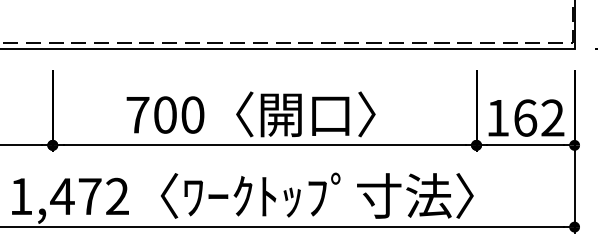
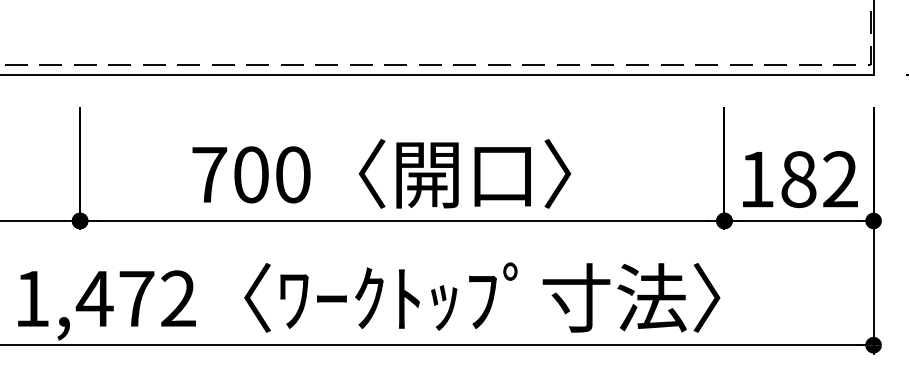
text: (525, 117) -> (798, 178), 162 -> 182

